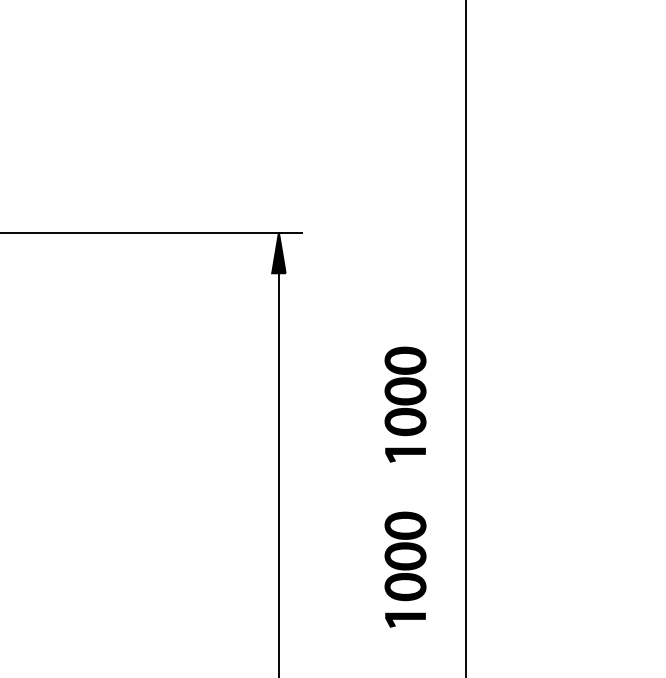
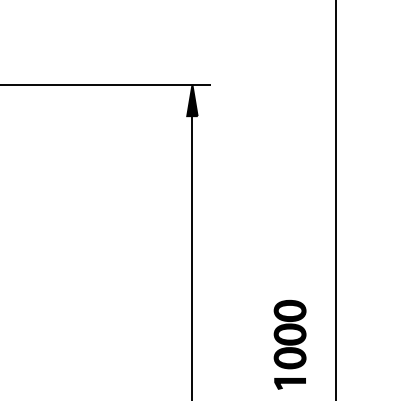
part: (405, 404) -> (290, 217), removed

